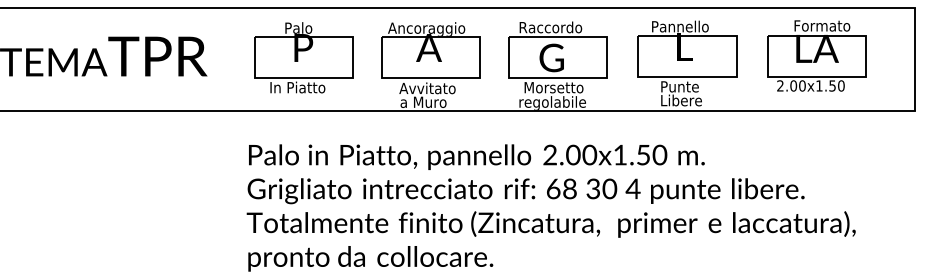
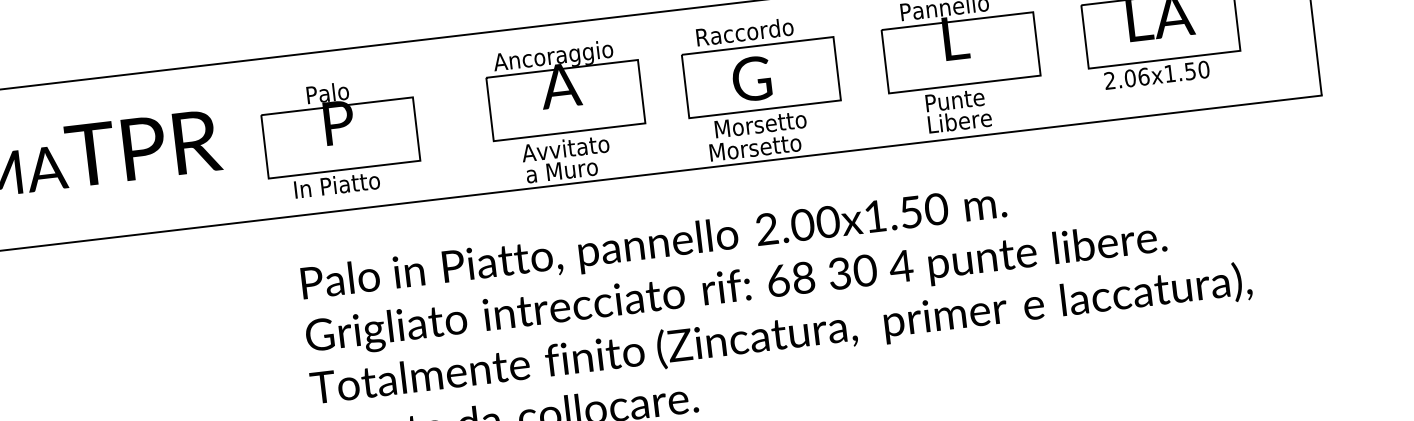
part: (303, 57) -> (340, 137), moved
text: (802, 85) -> (1143, 76), 2.00x1.50 -> 2.06x1.50
text: (552, 102) -> (761, 147), regolabile -> Morsetto

